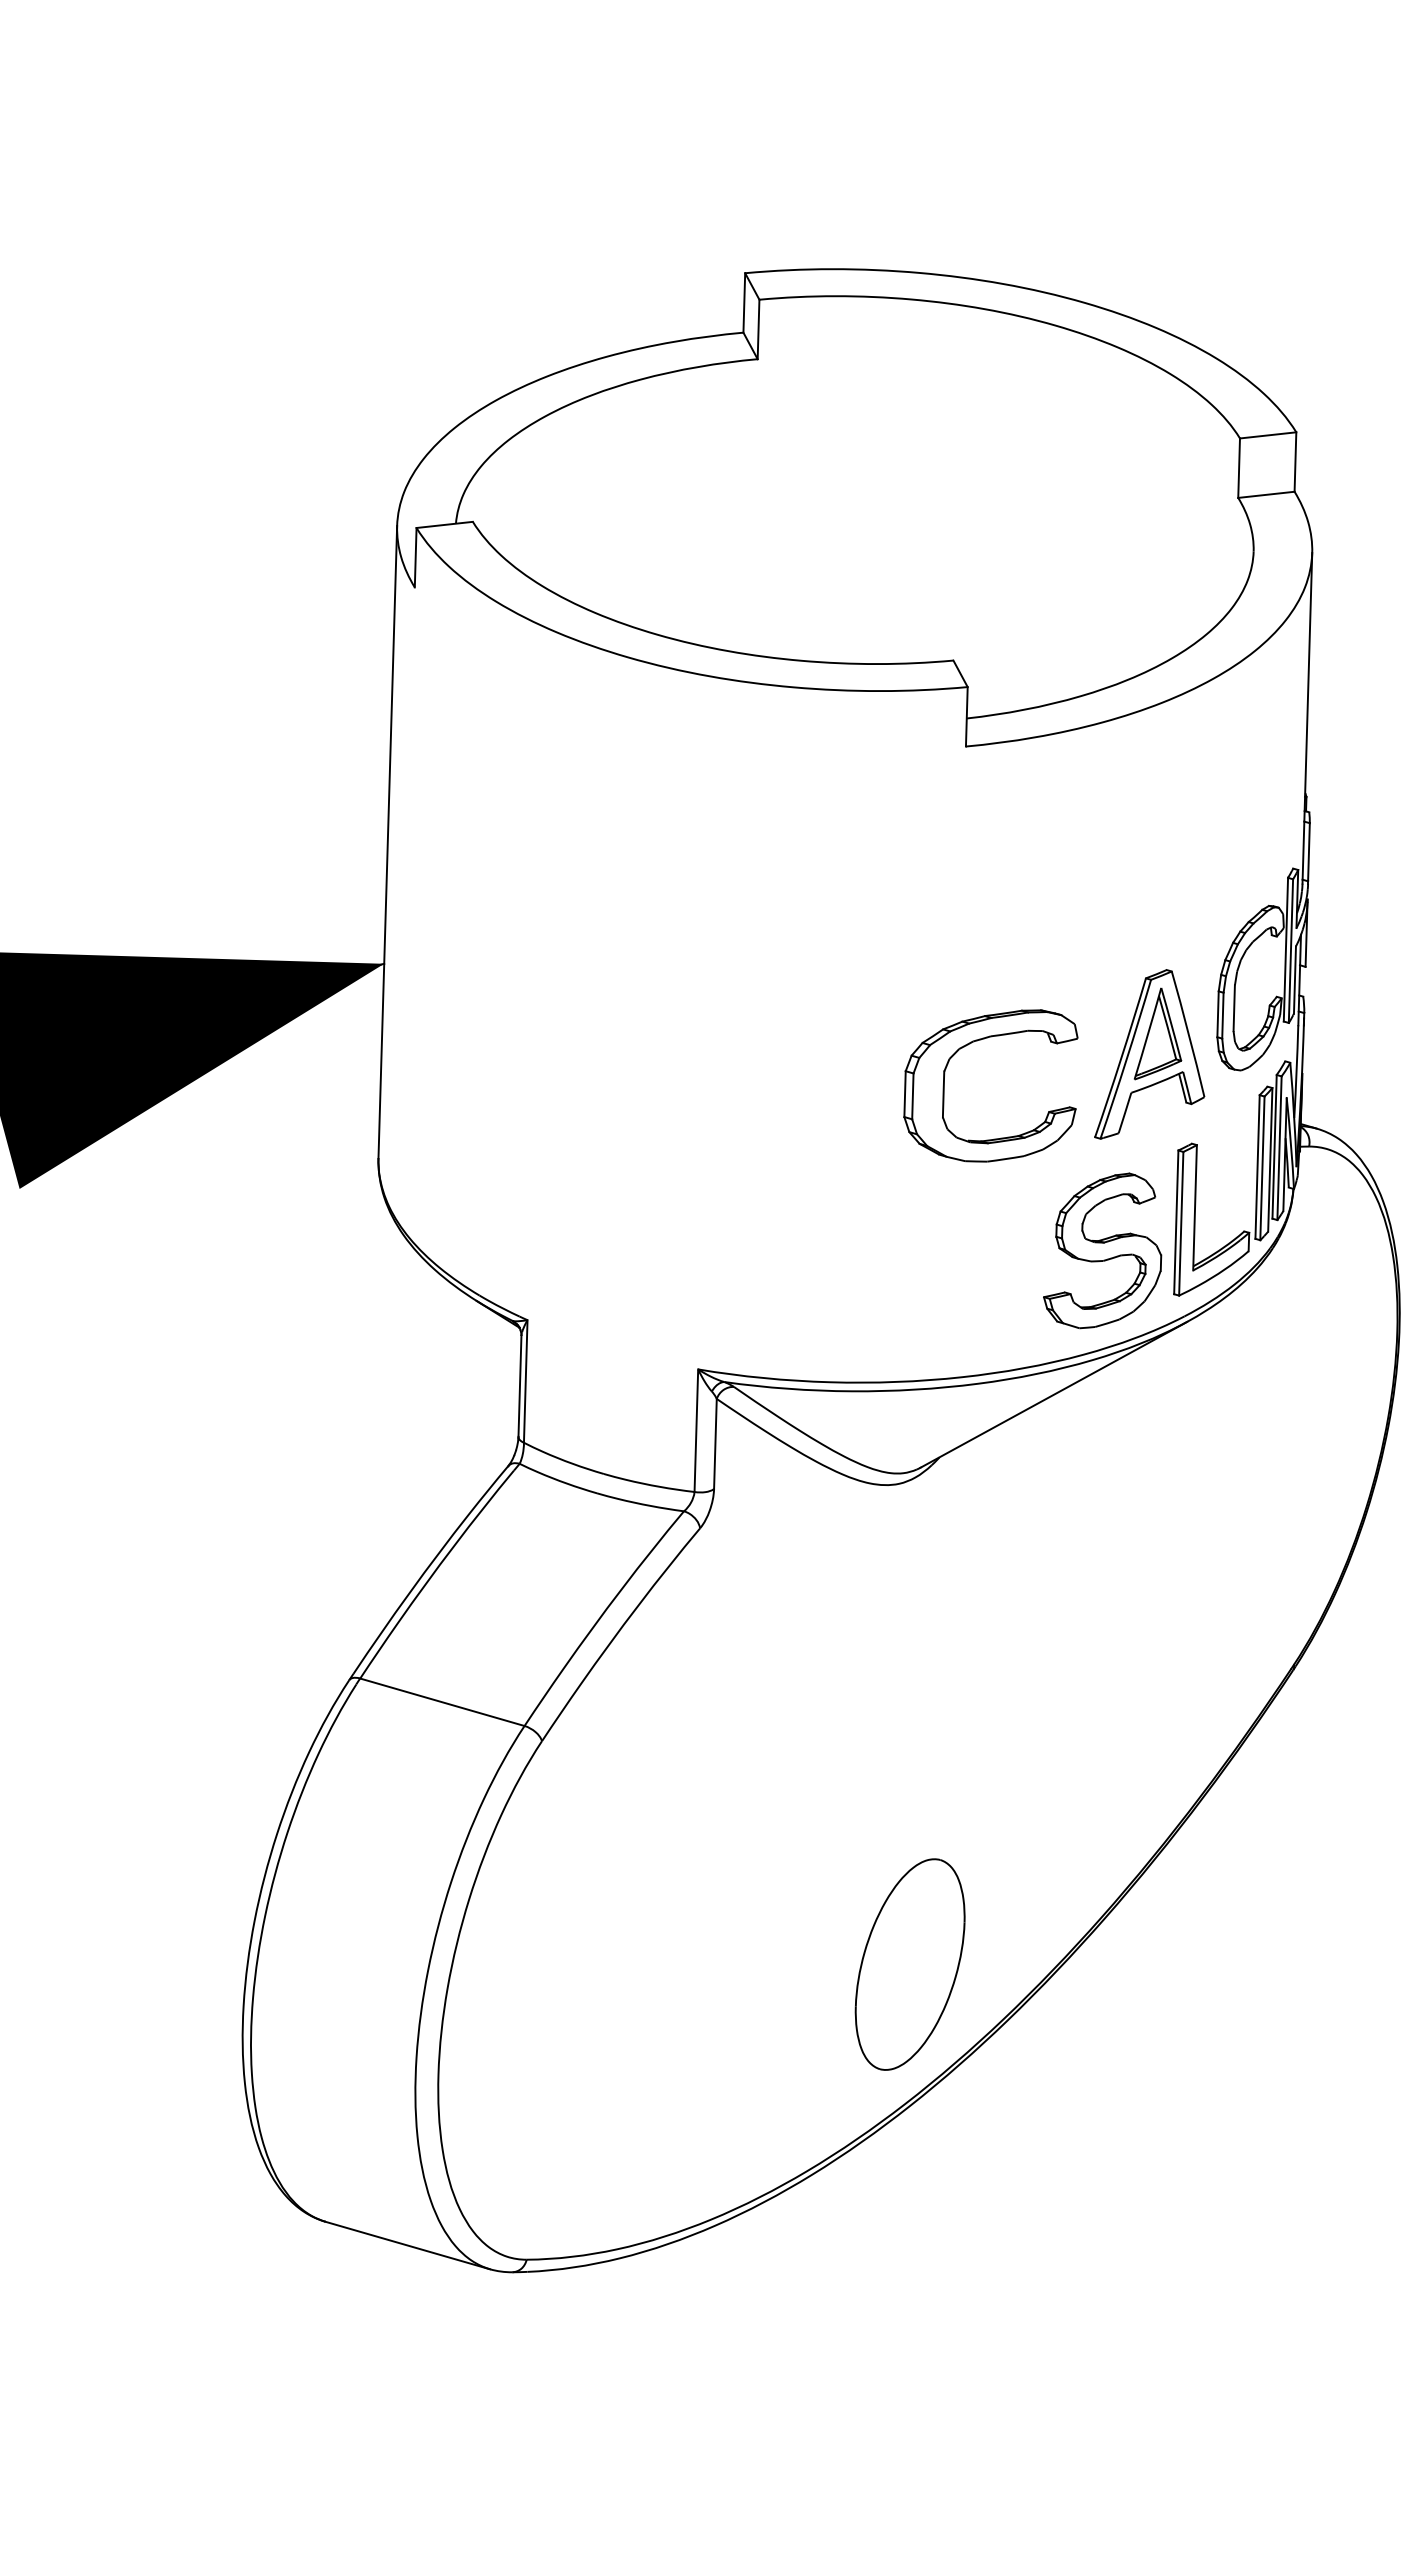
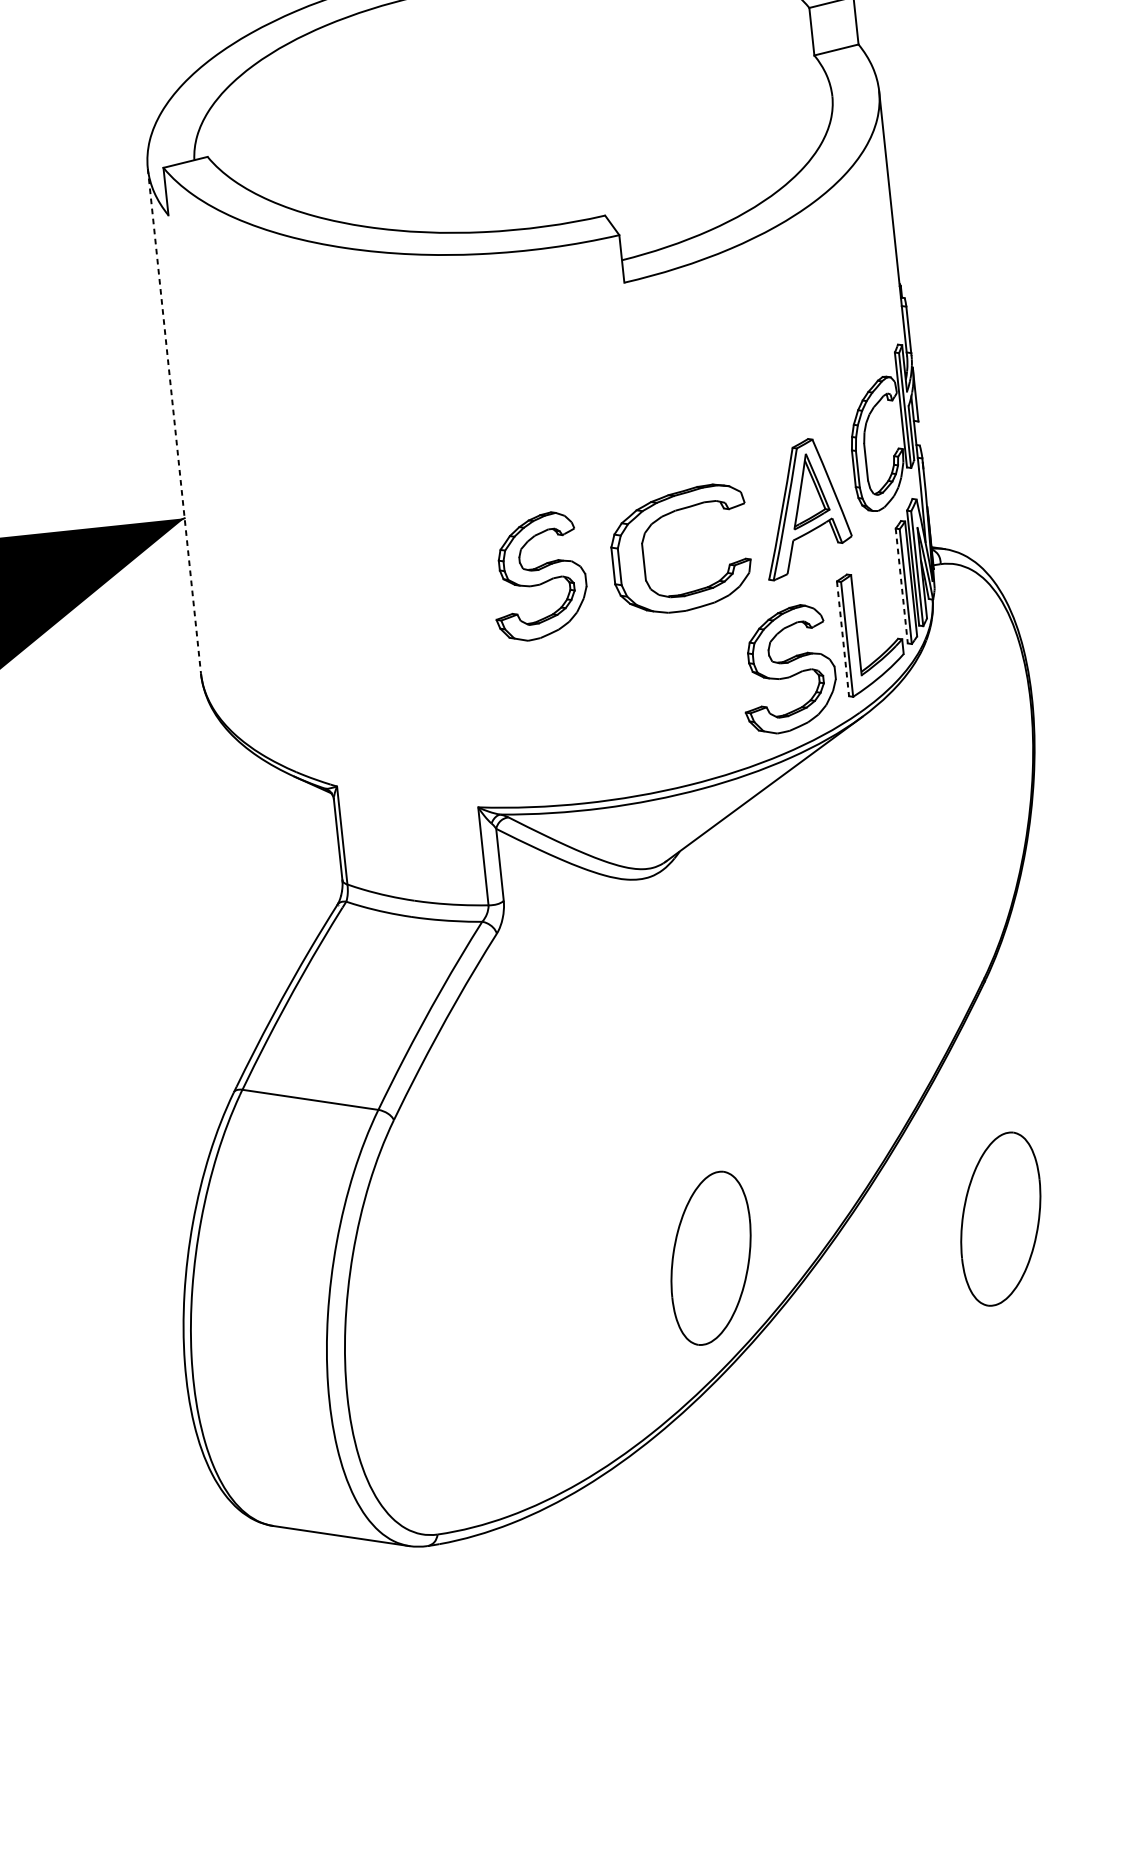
line: (387, 842) -> (174, 421), solid -> dashed
part: (810, 1094) -> (538, 576), added
line: (1257, 1167) -> (901, 586), solid -> dashed
line: (1176, 1222) -> (843, 638), solid -> dashed
part: (1273, 1964) -> (1000, 1219), added

